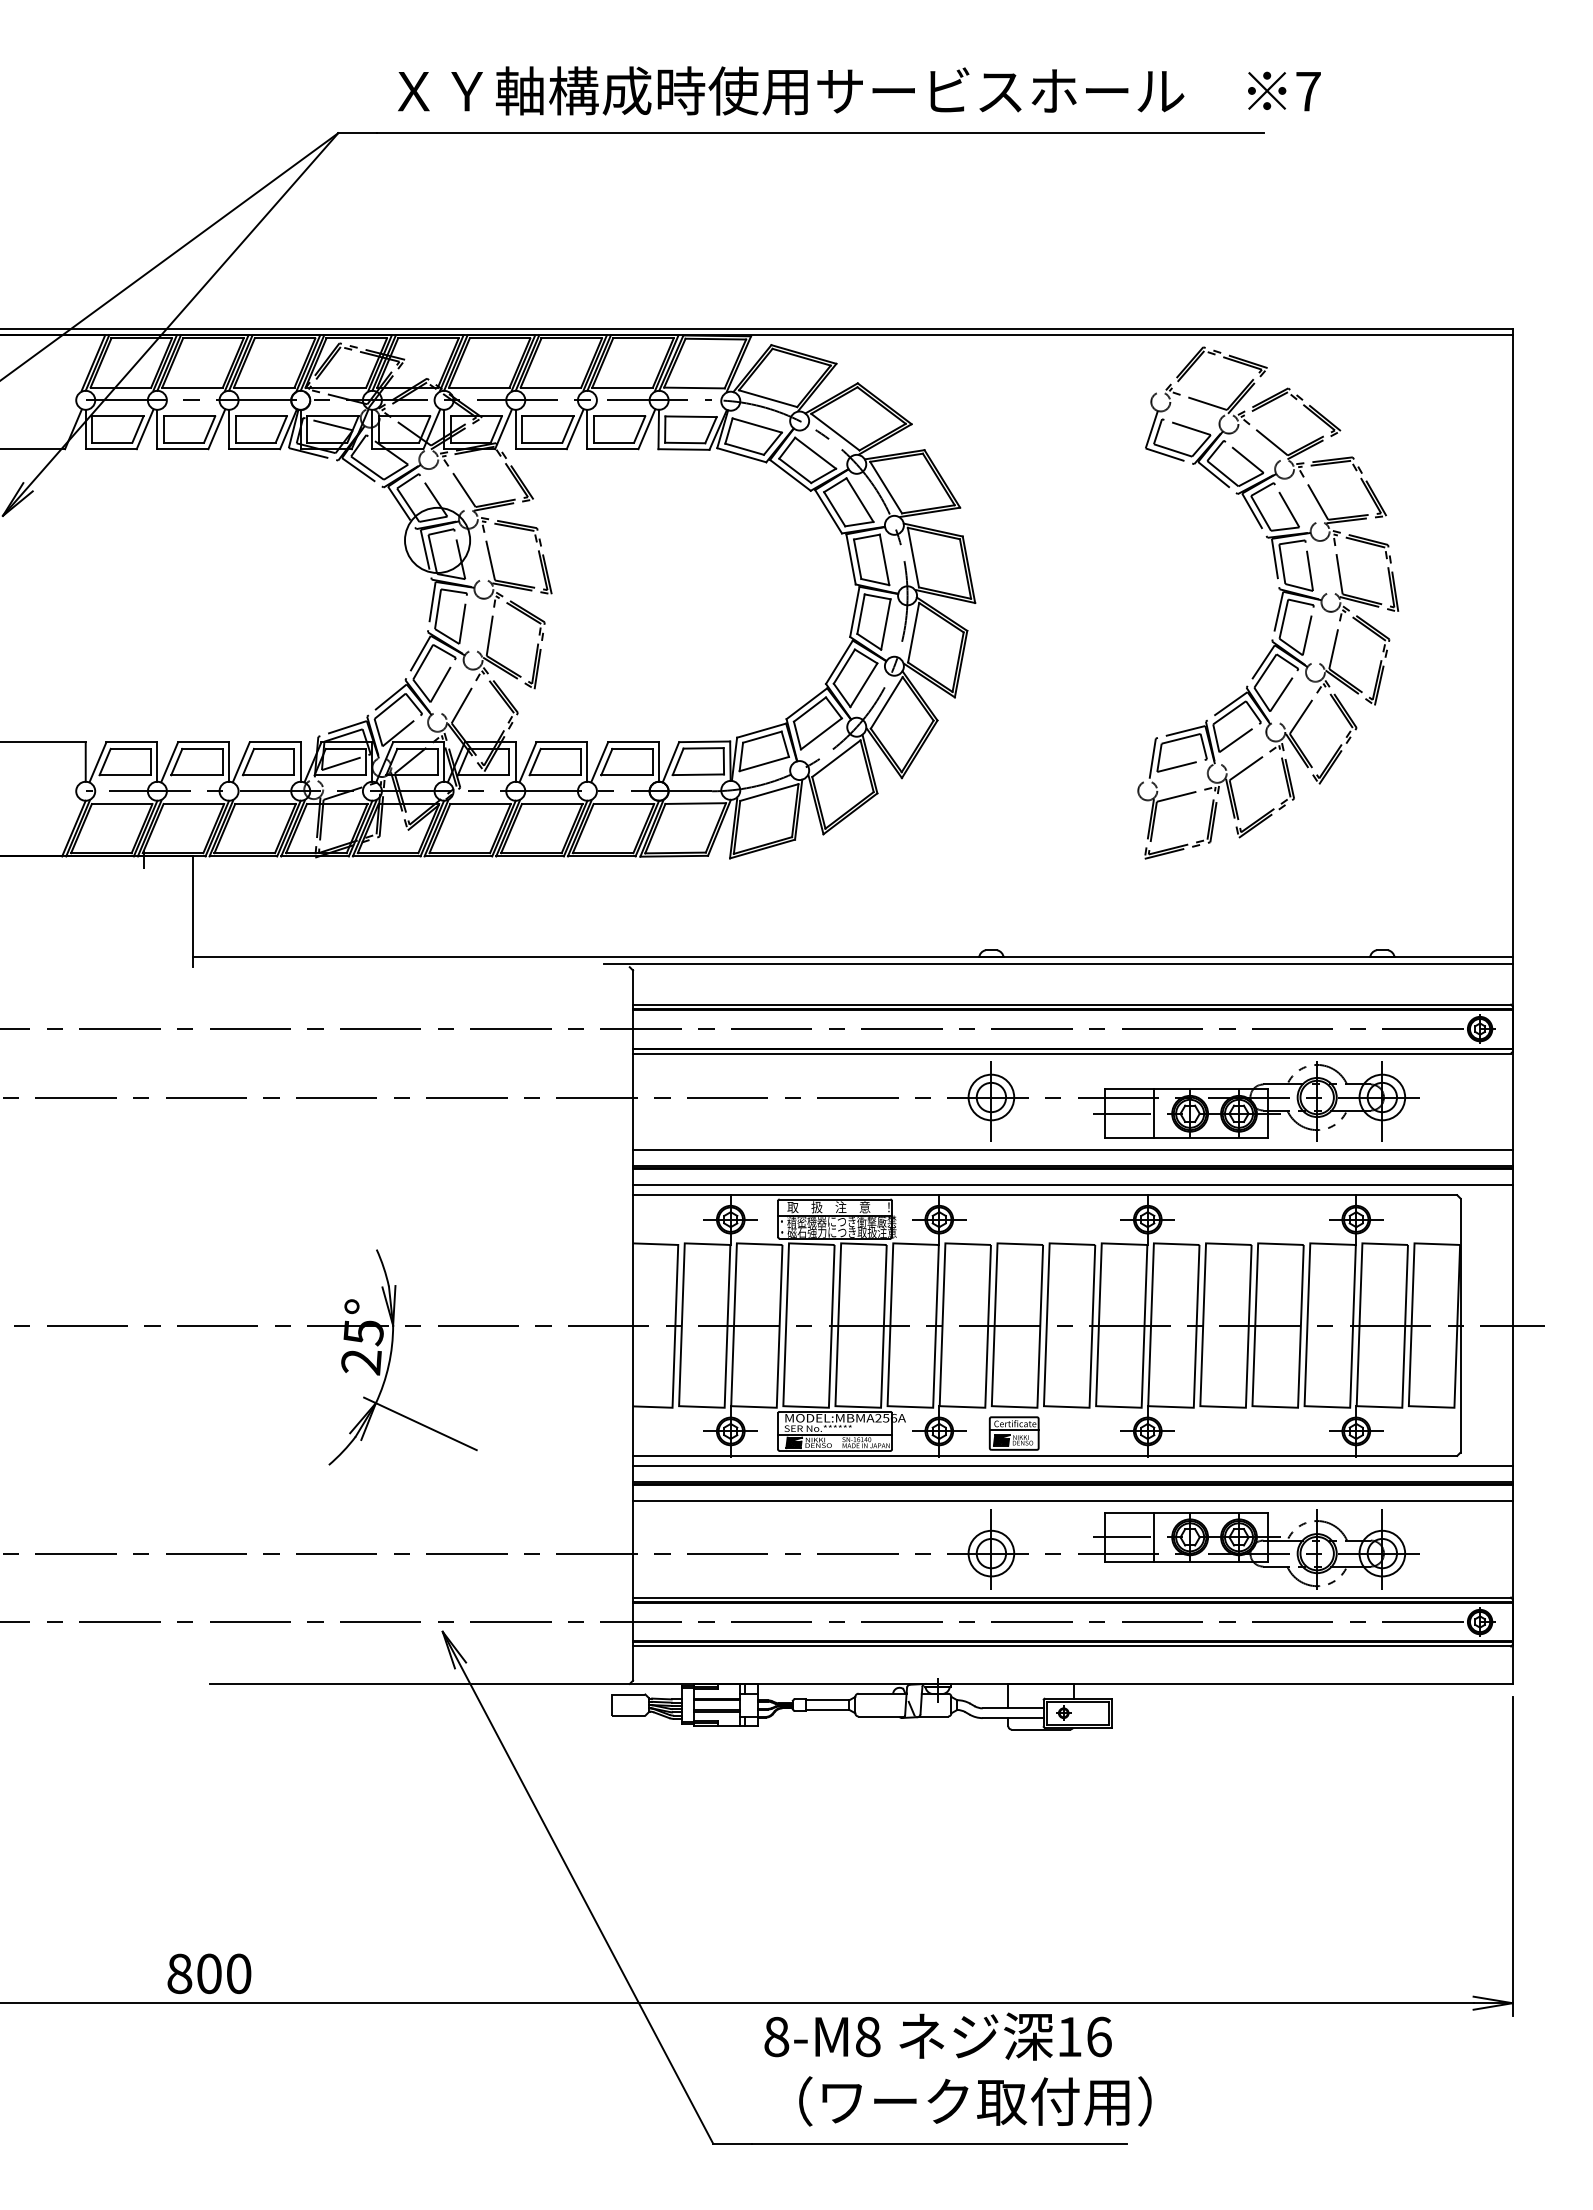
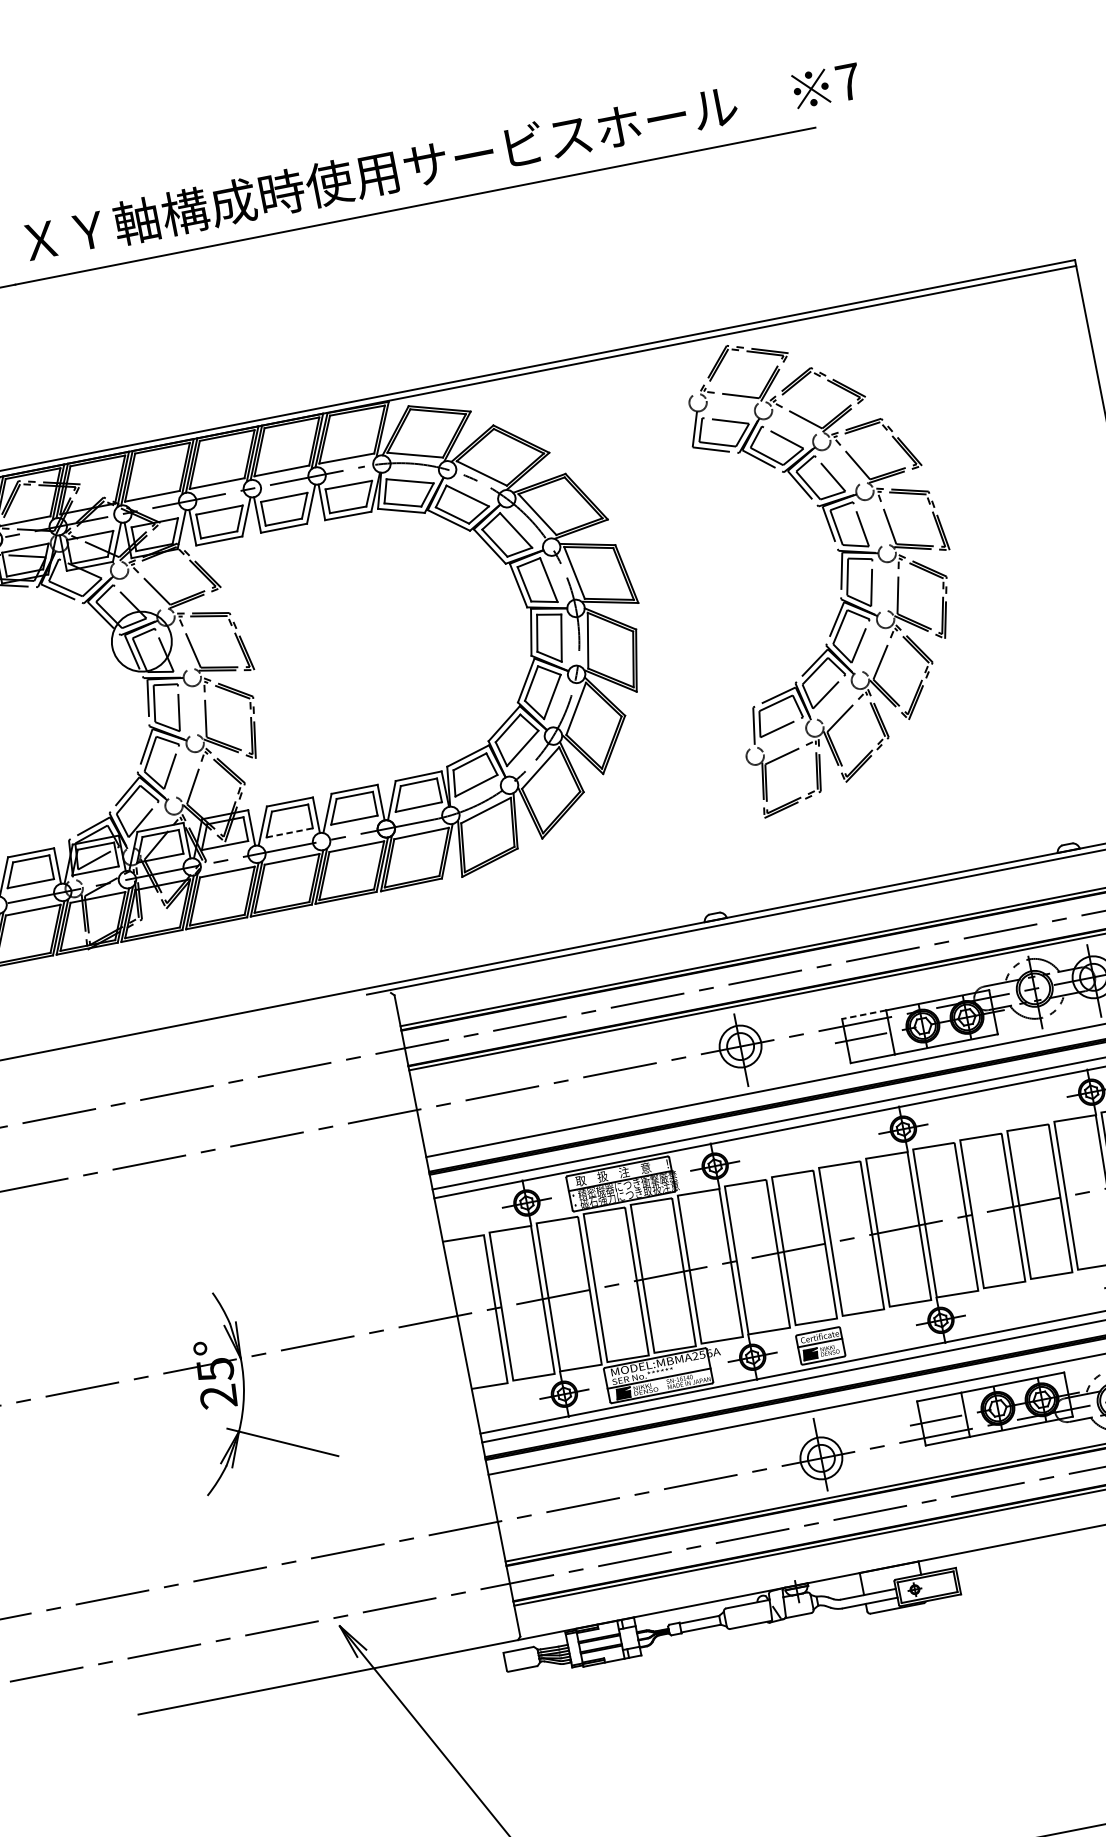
part: (1279, 603) -> (840, 563), moved
line: (555, 775) -> (289, 833), solid -> dashed
line: (1129, 1089) -> (863, 1014), solid -> dashed

